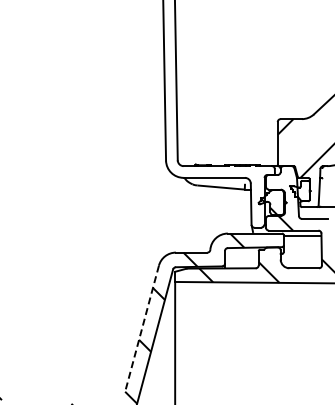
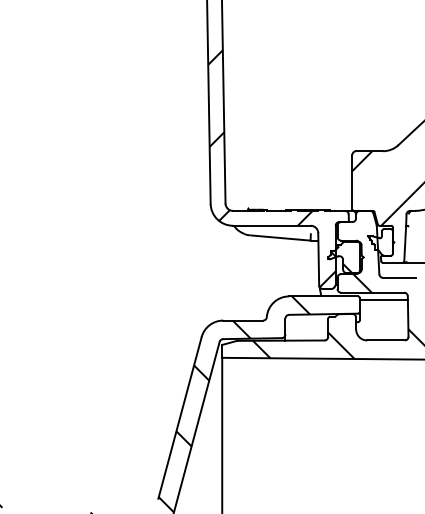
hatch: (214, 132) -> (272, 168), added
line: (141, 329) -> (179, 418), dashed -> solid

